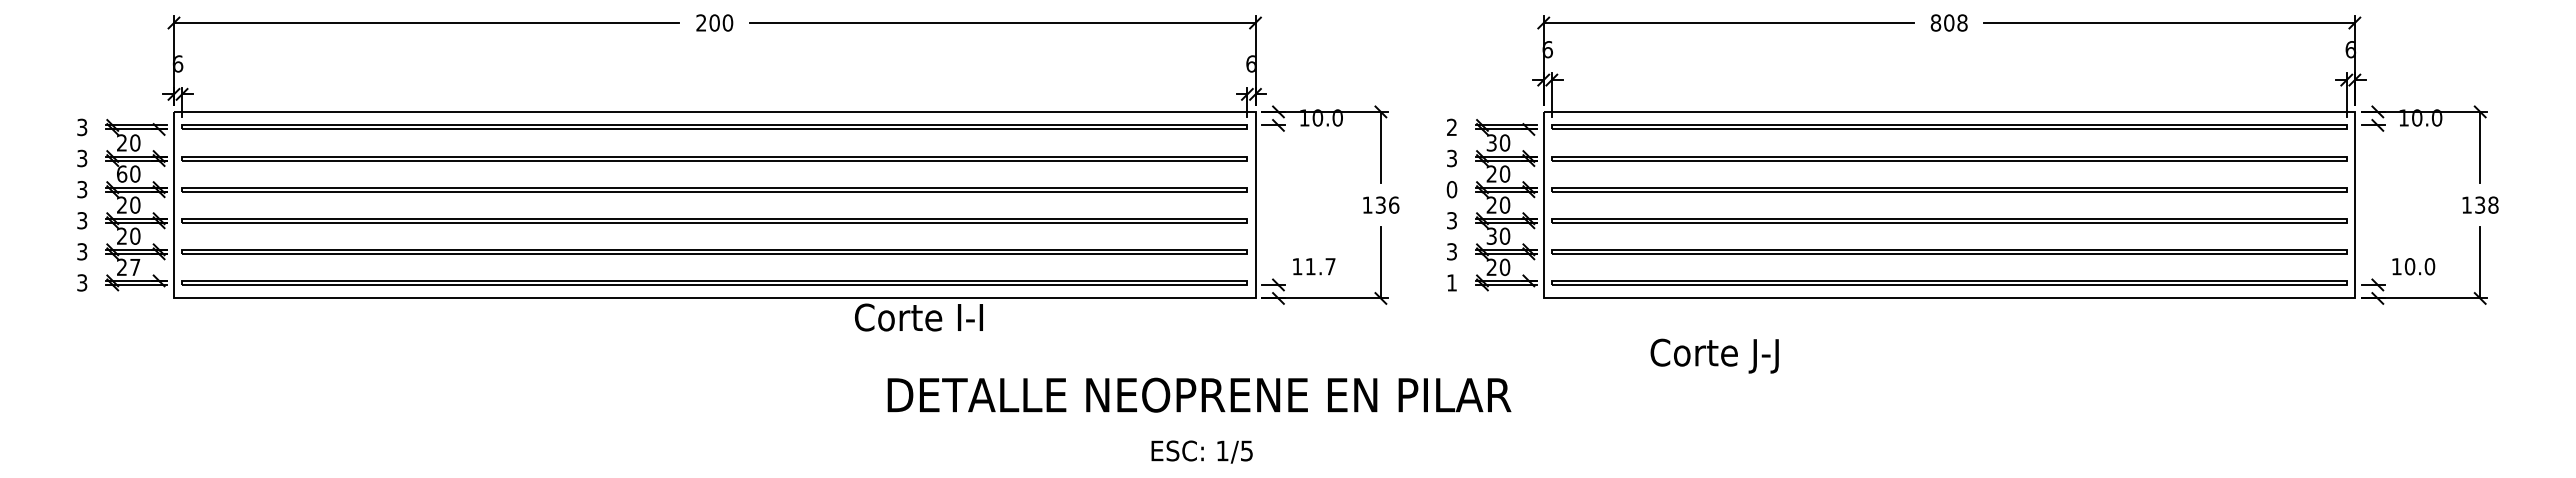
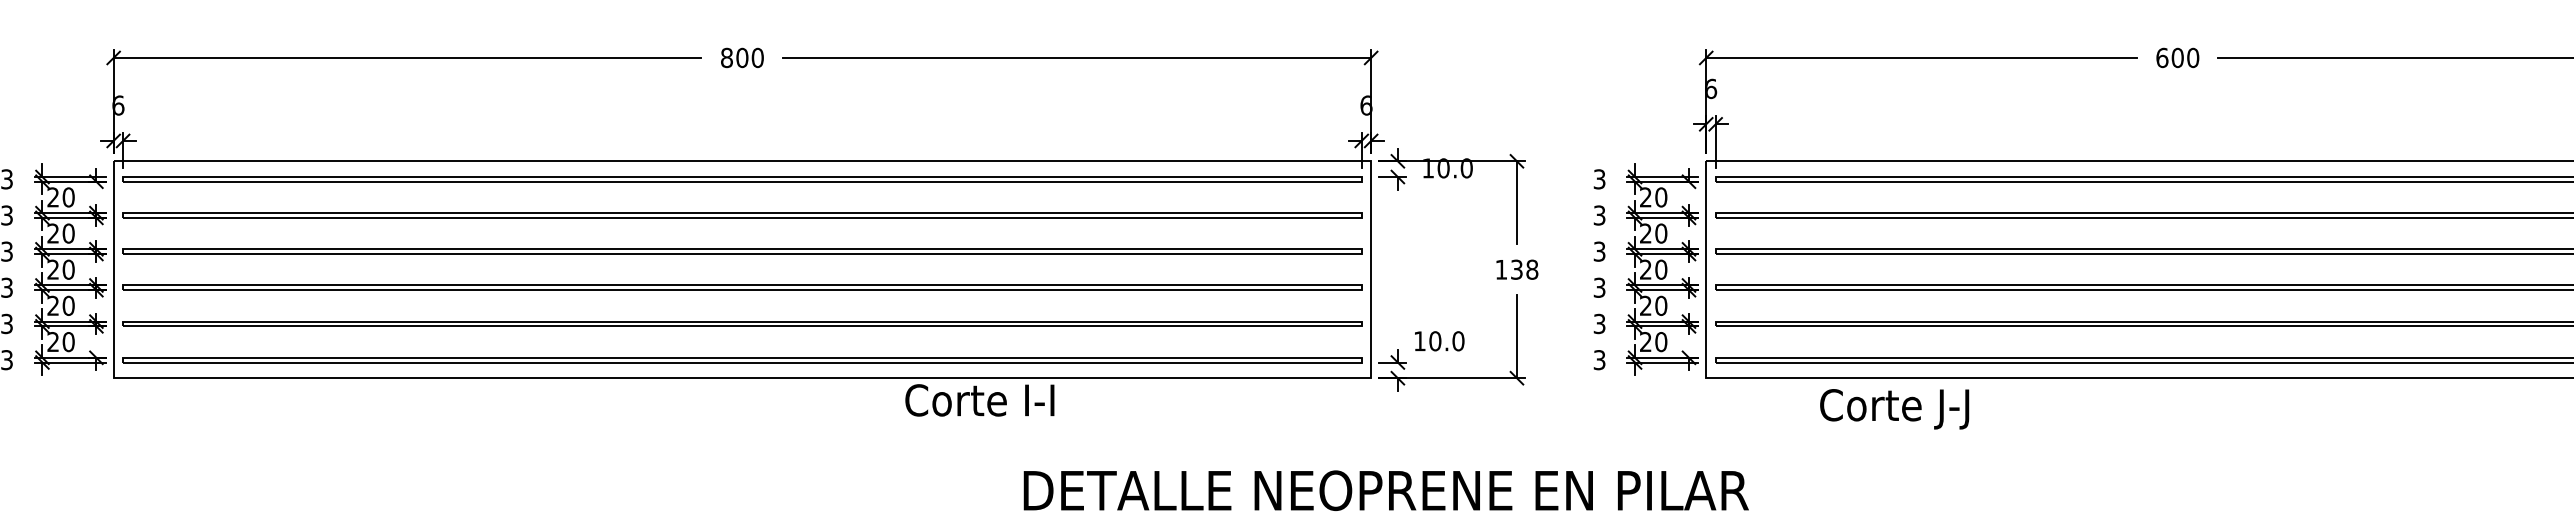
text: (701, 22) -> (727, 57), 200 -> 800
text: (1948, 22) -> (2176, 57), 808 -> 600
text: (1451, 127) -> (1599, 179), 2 -> 3
text: (1491, 142) -> (1645, 196), 30 -> 20
text: (122, 173) -> (53, 232), 60 -> 20
text: (1451, 189) -> (1599, 251), 0 -> 3
text: (1394, 204) -> (1532, 268), 136 -> 138
text: (1491, 236) -> (1645, 306), 30 -> 20
text: (1320, 266) -> (1446, 341), 11.7 -> 10.0
text: (135, 267) -> (68, 342), 27 -> 20
text: (1451, 282) -> (1599, 359), 1 -> 3
text: (1714, 355) -> (1894, 408), moved
text: (1199, 394) -> (1386, 489), moved

